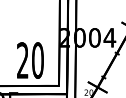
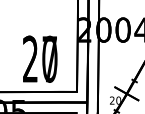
text: (37, 60) -> (49, 59), 20 -> 27

